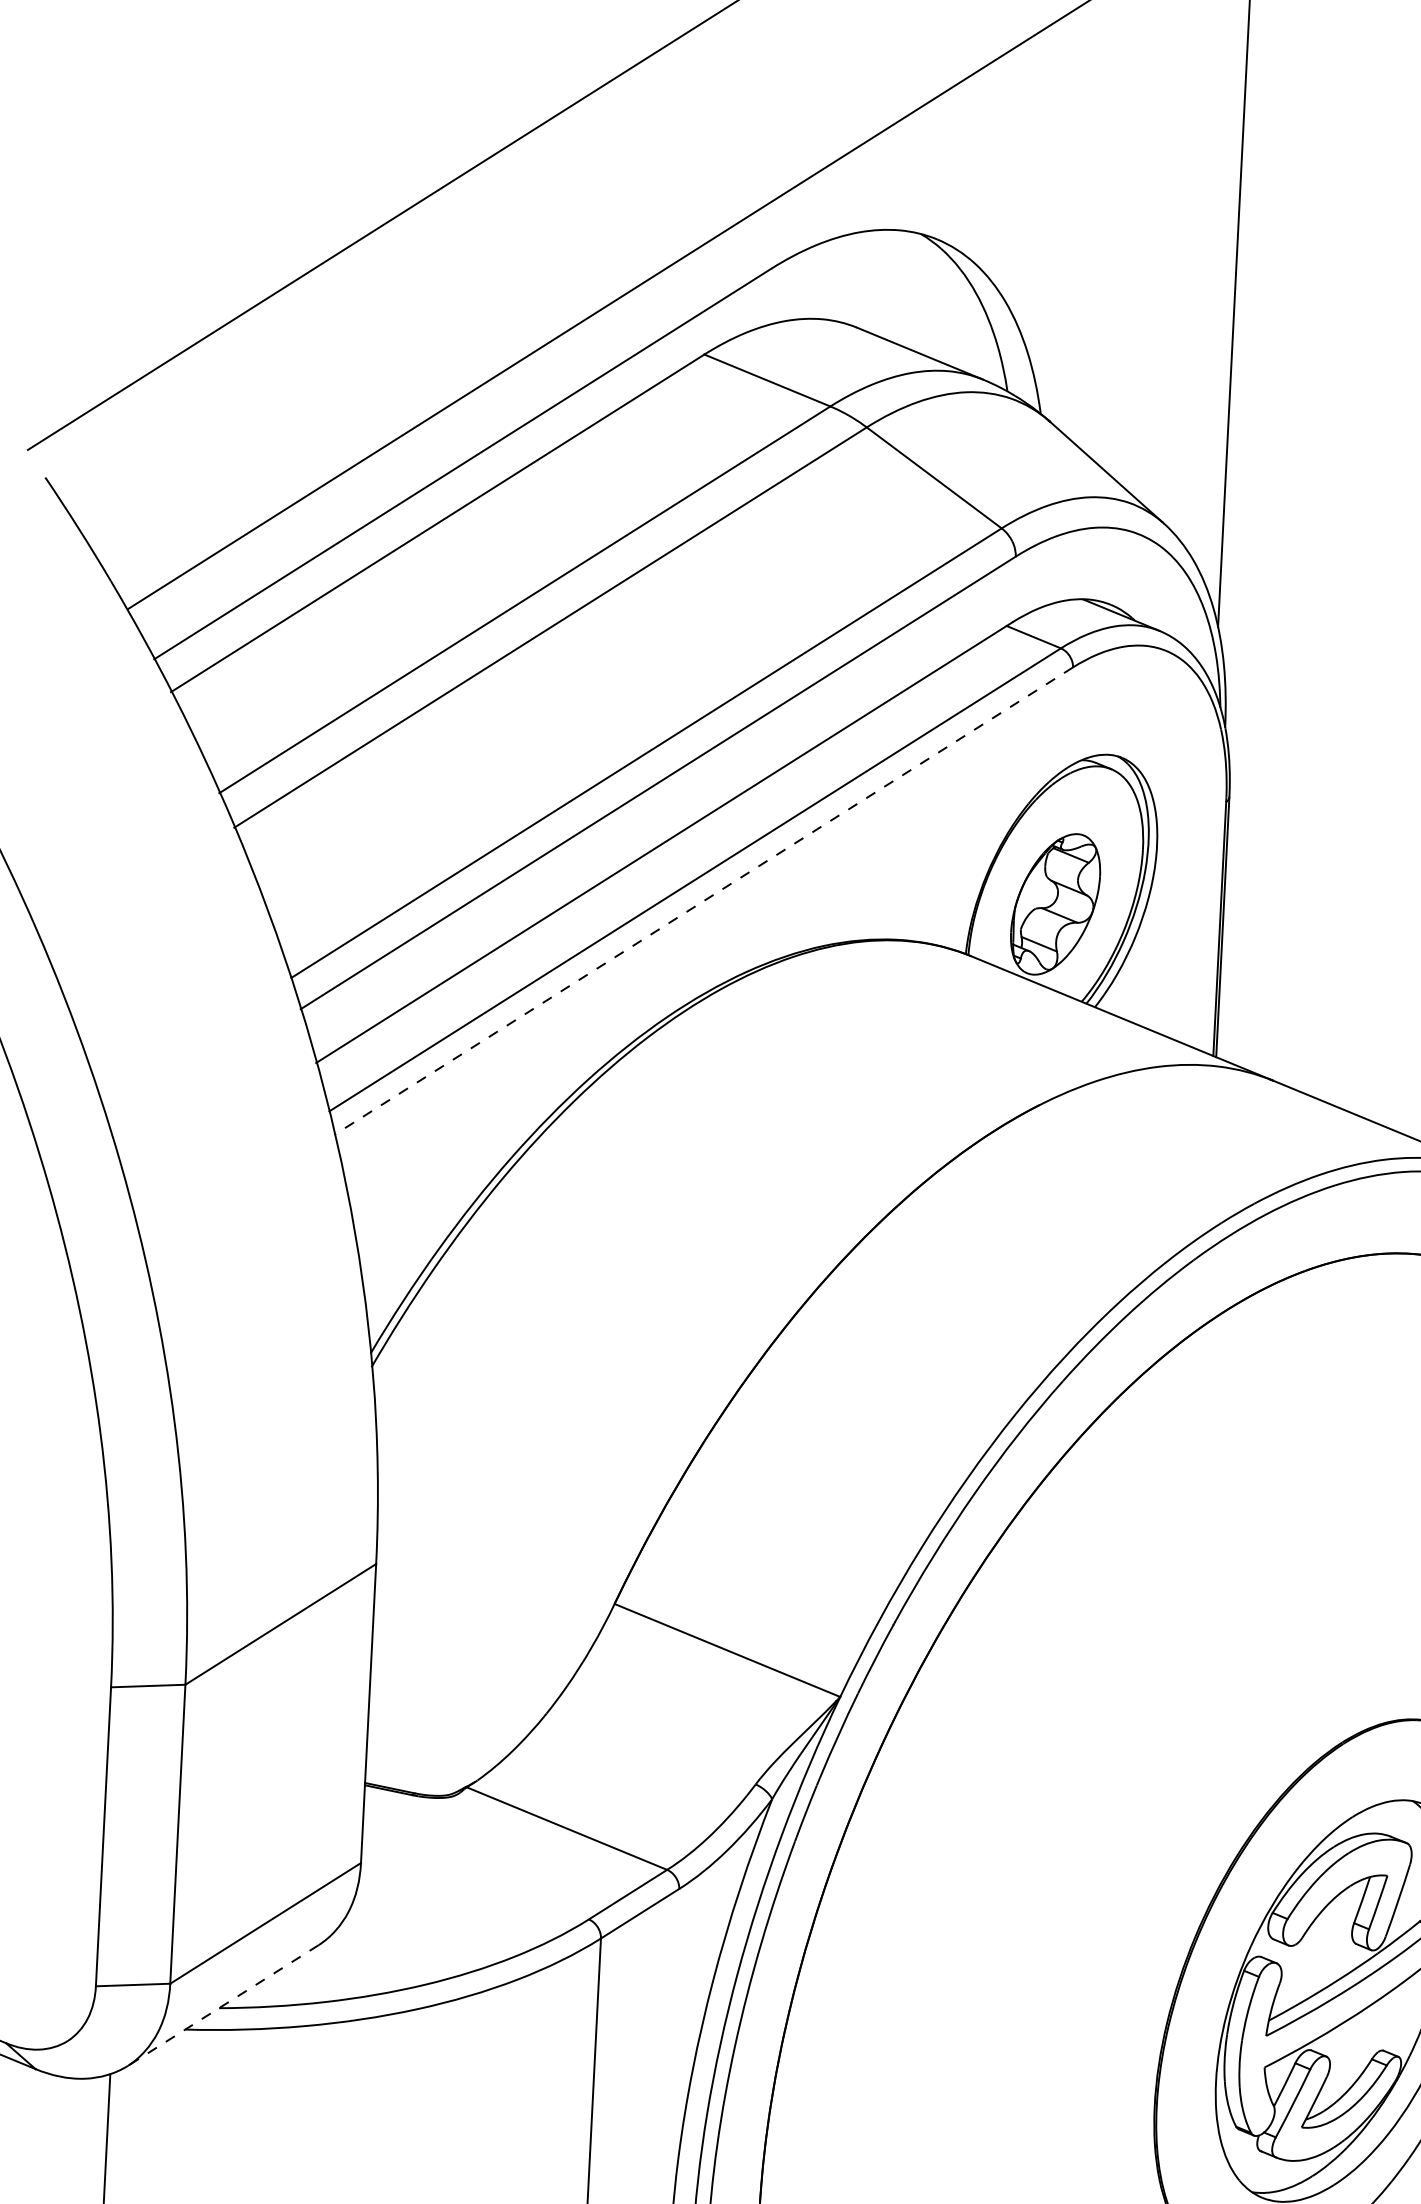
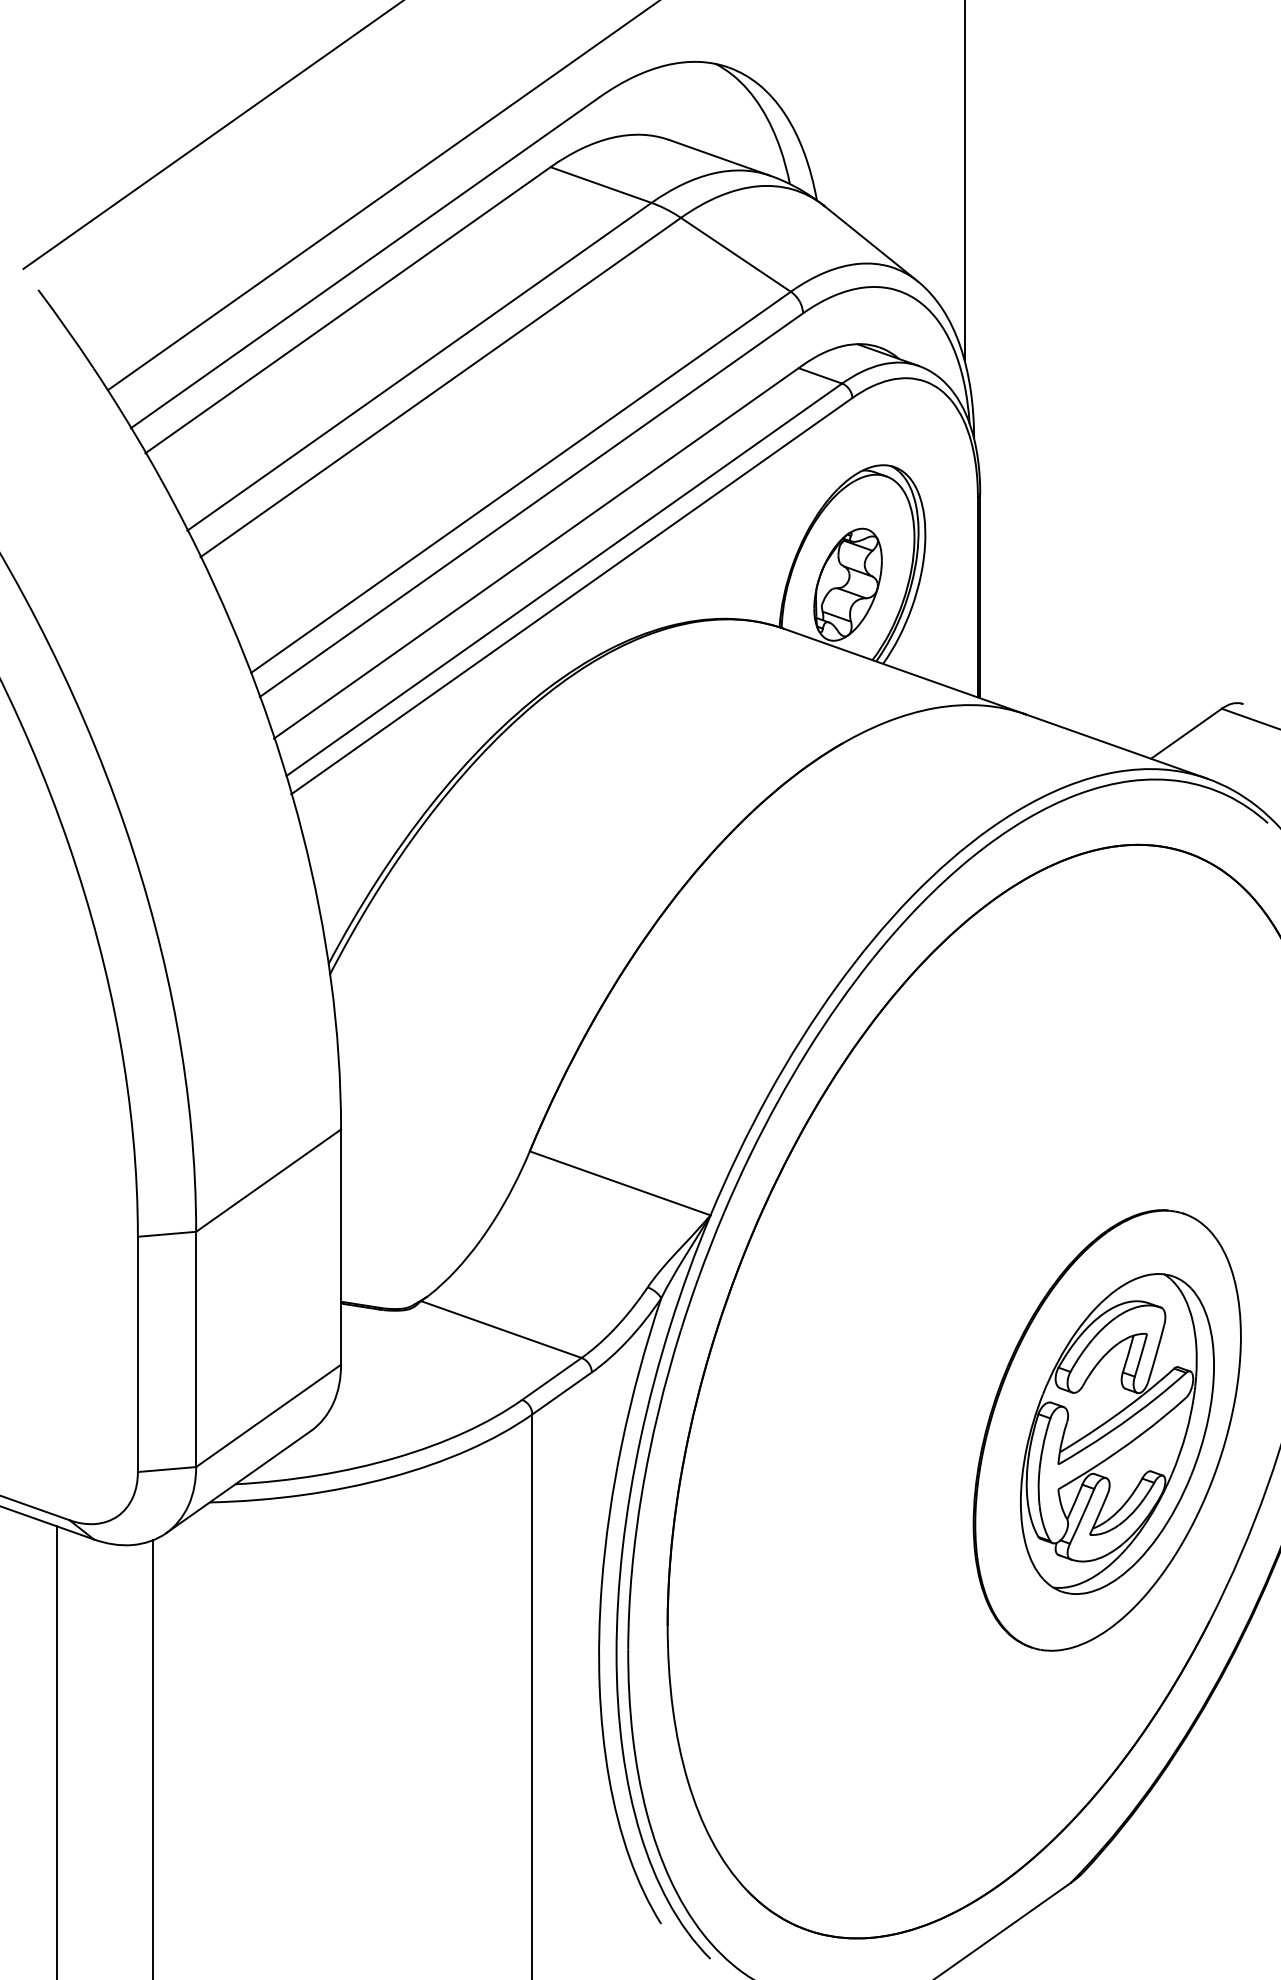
line: (703, 901) -> (571, 596), dashed -> solid
line: (223, 2006) -> (238, 1482), dashed -> solid

